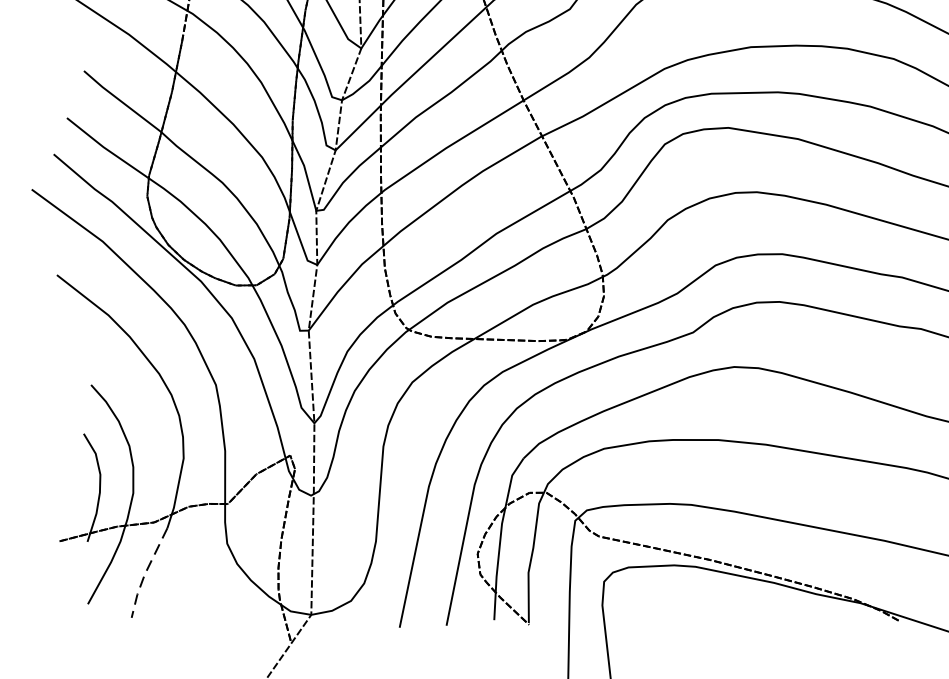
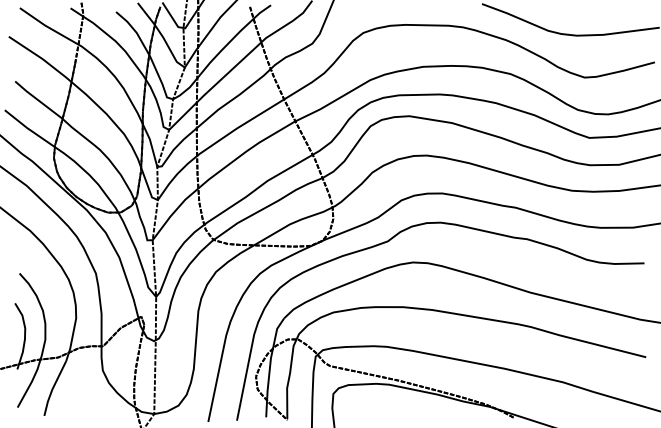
line: (144, 574) -> (52, 389), dashed -> solid

